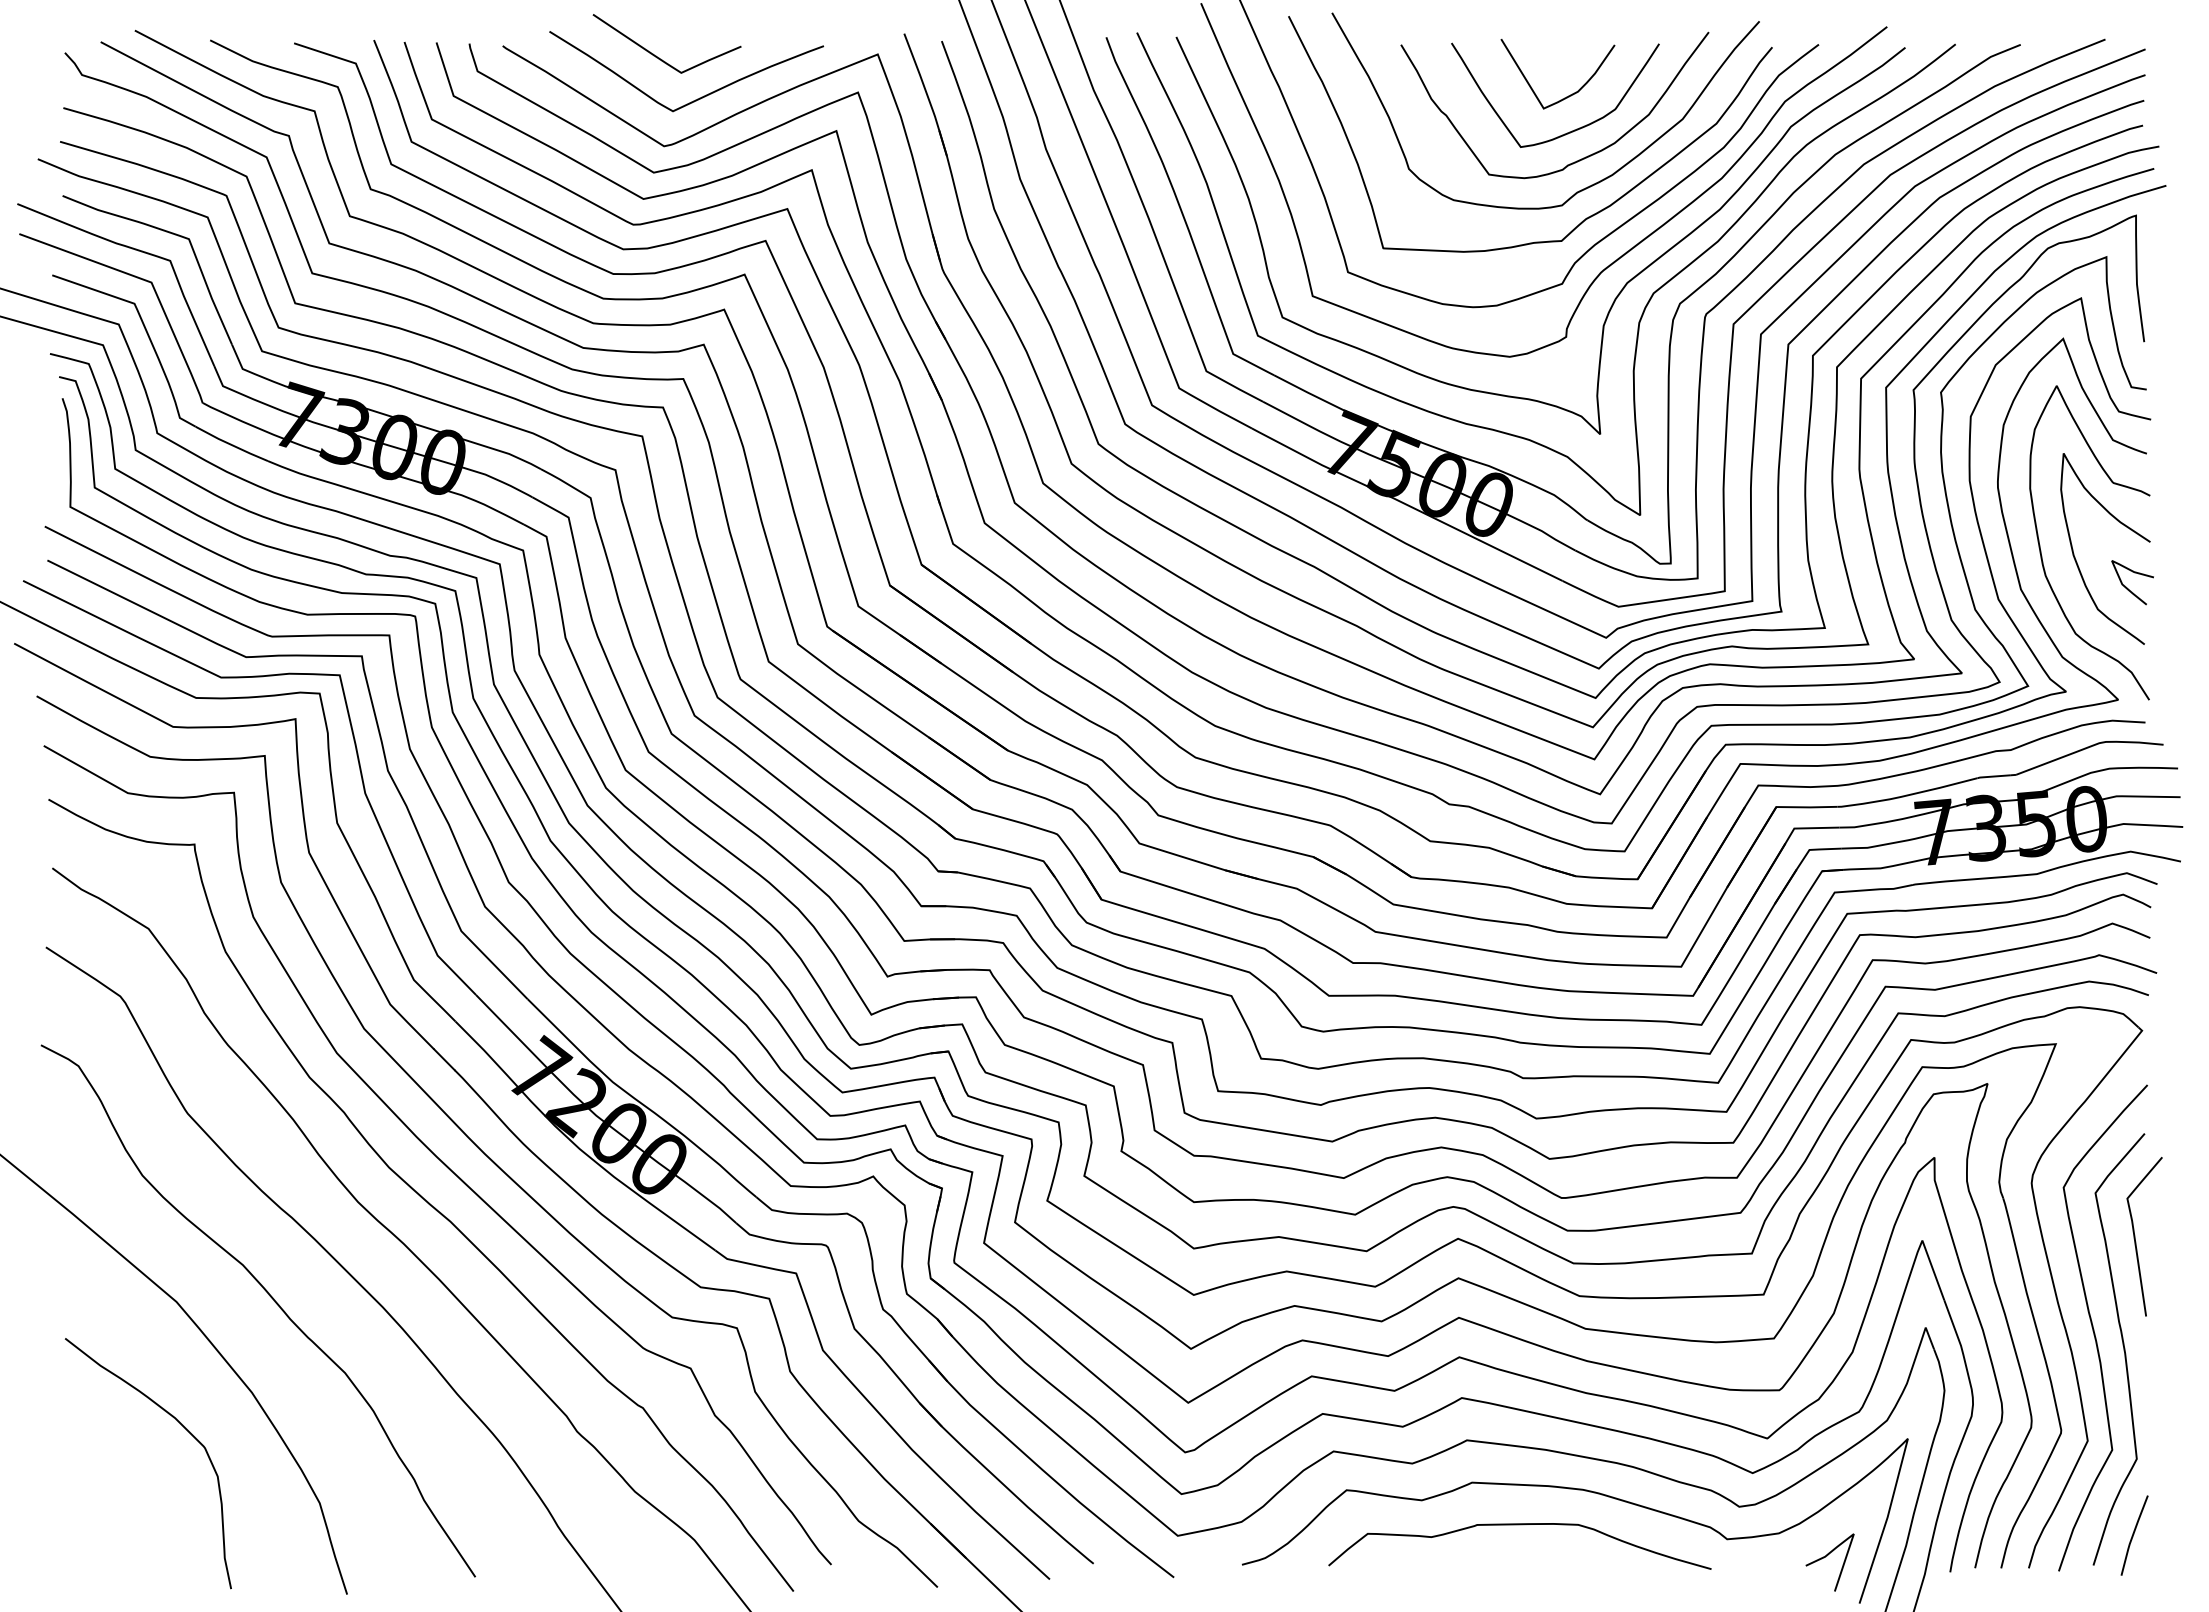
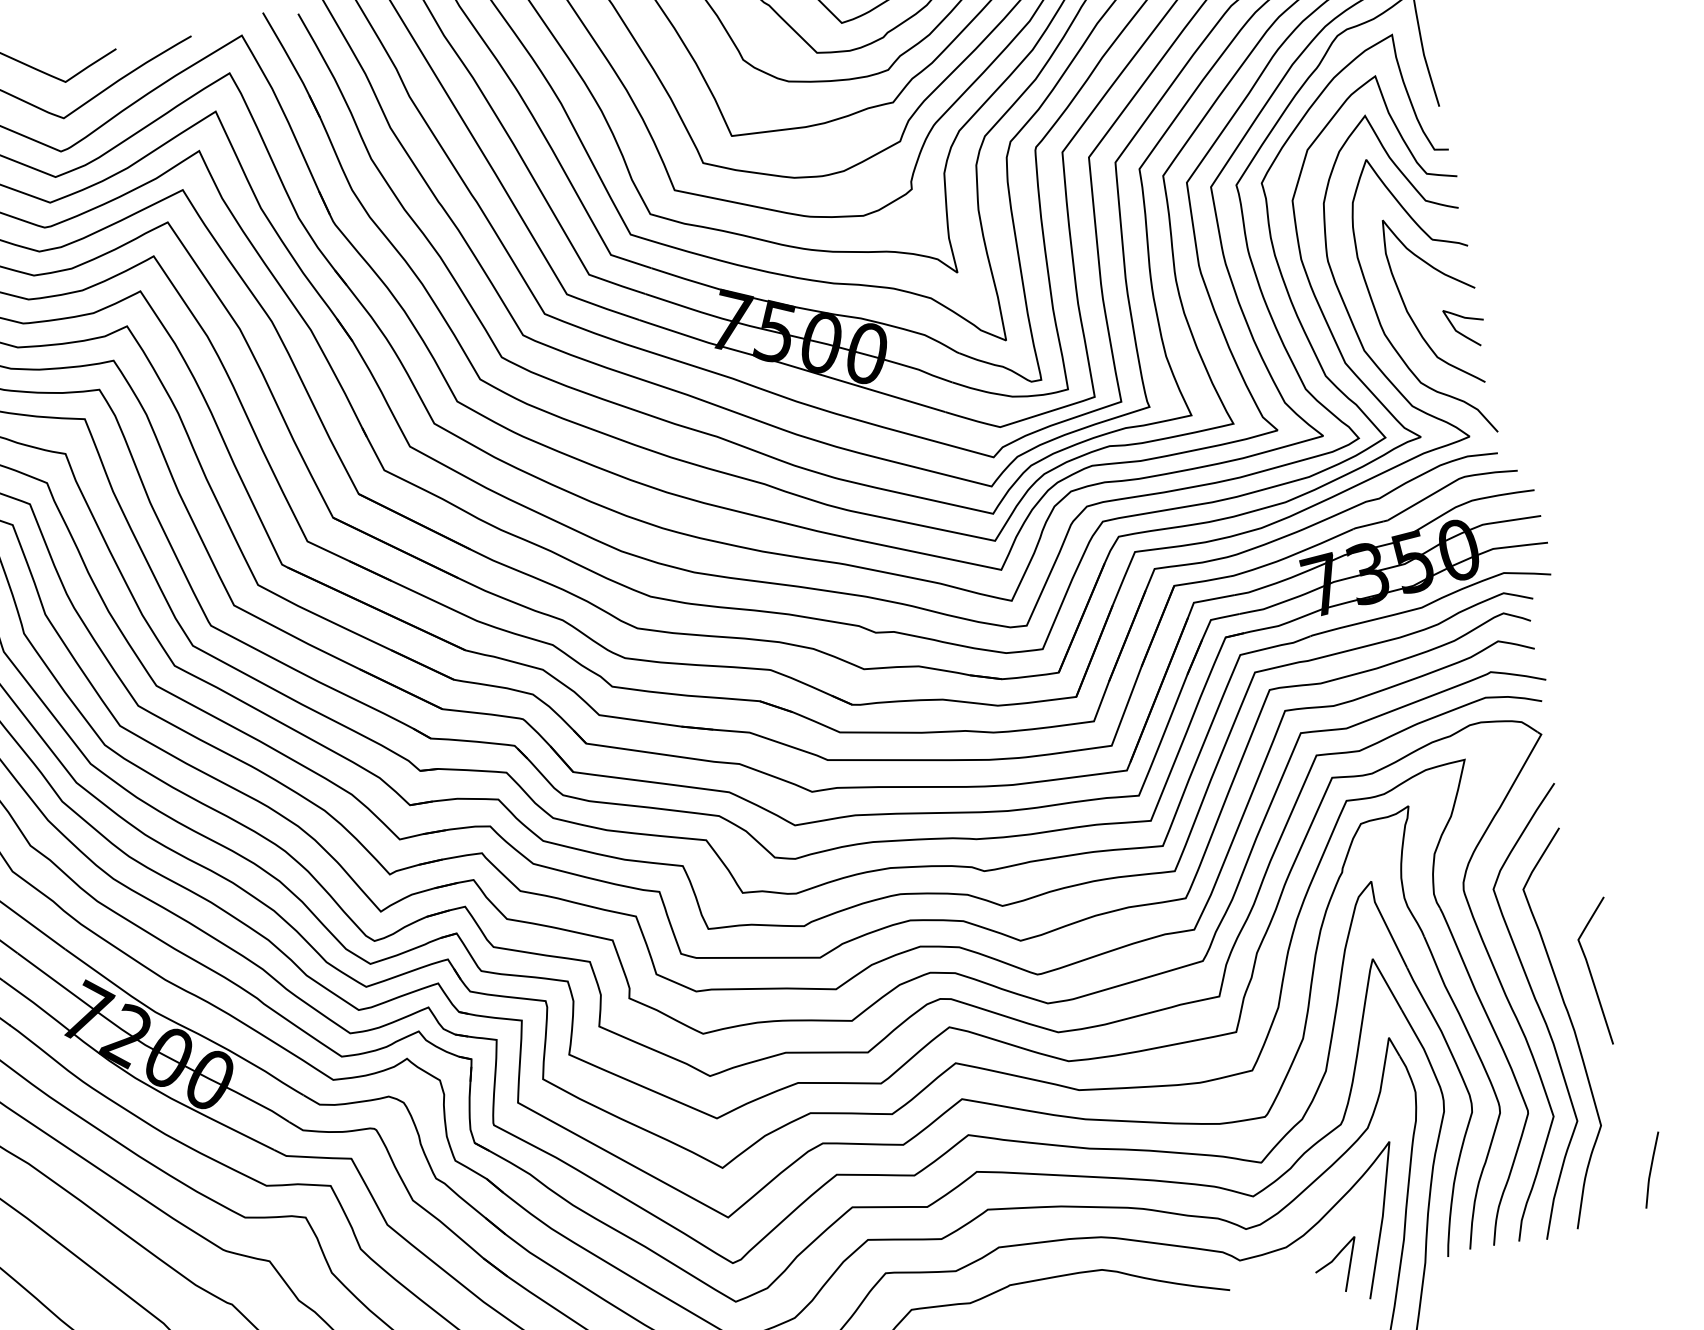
line: (2135, 1236) -> (1591, 973), moved
line: (2134, 1534) -> (1652, 1169), moved

